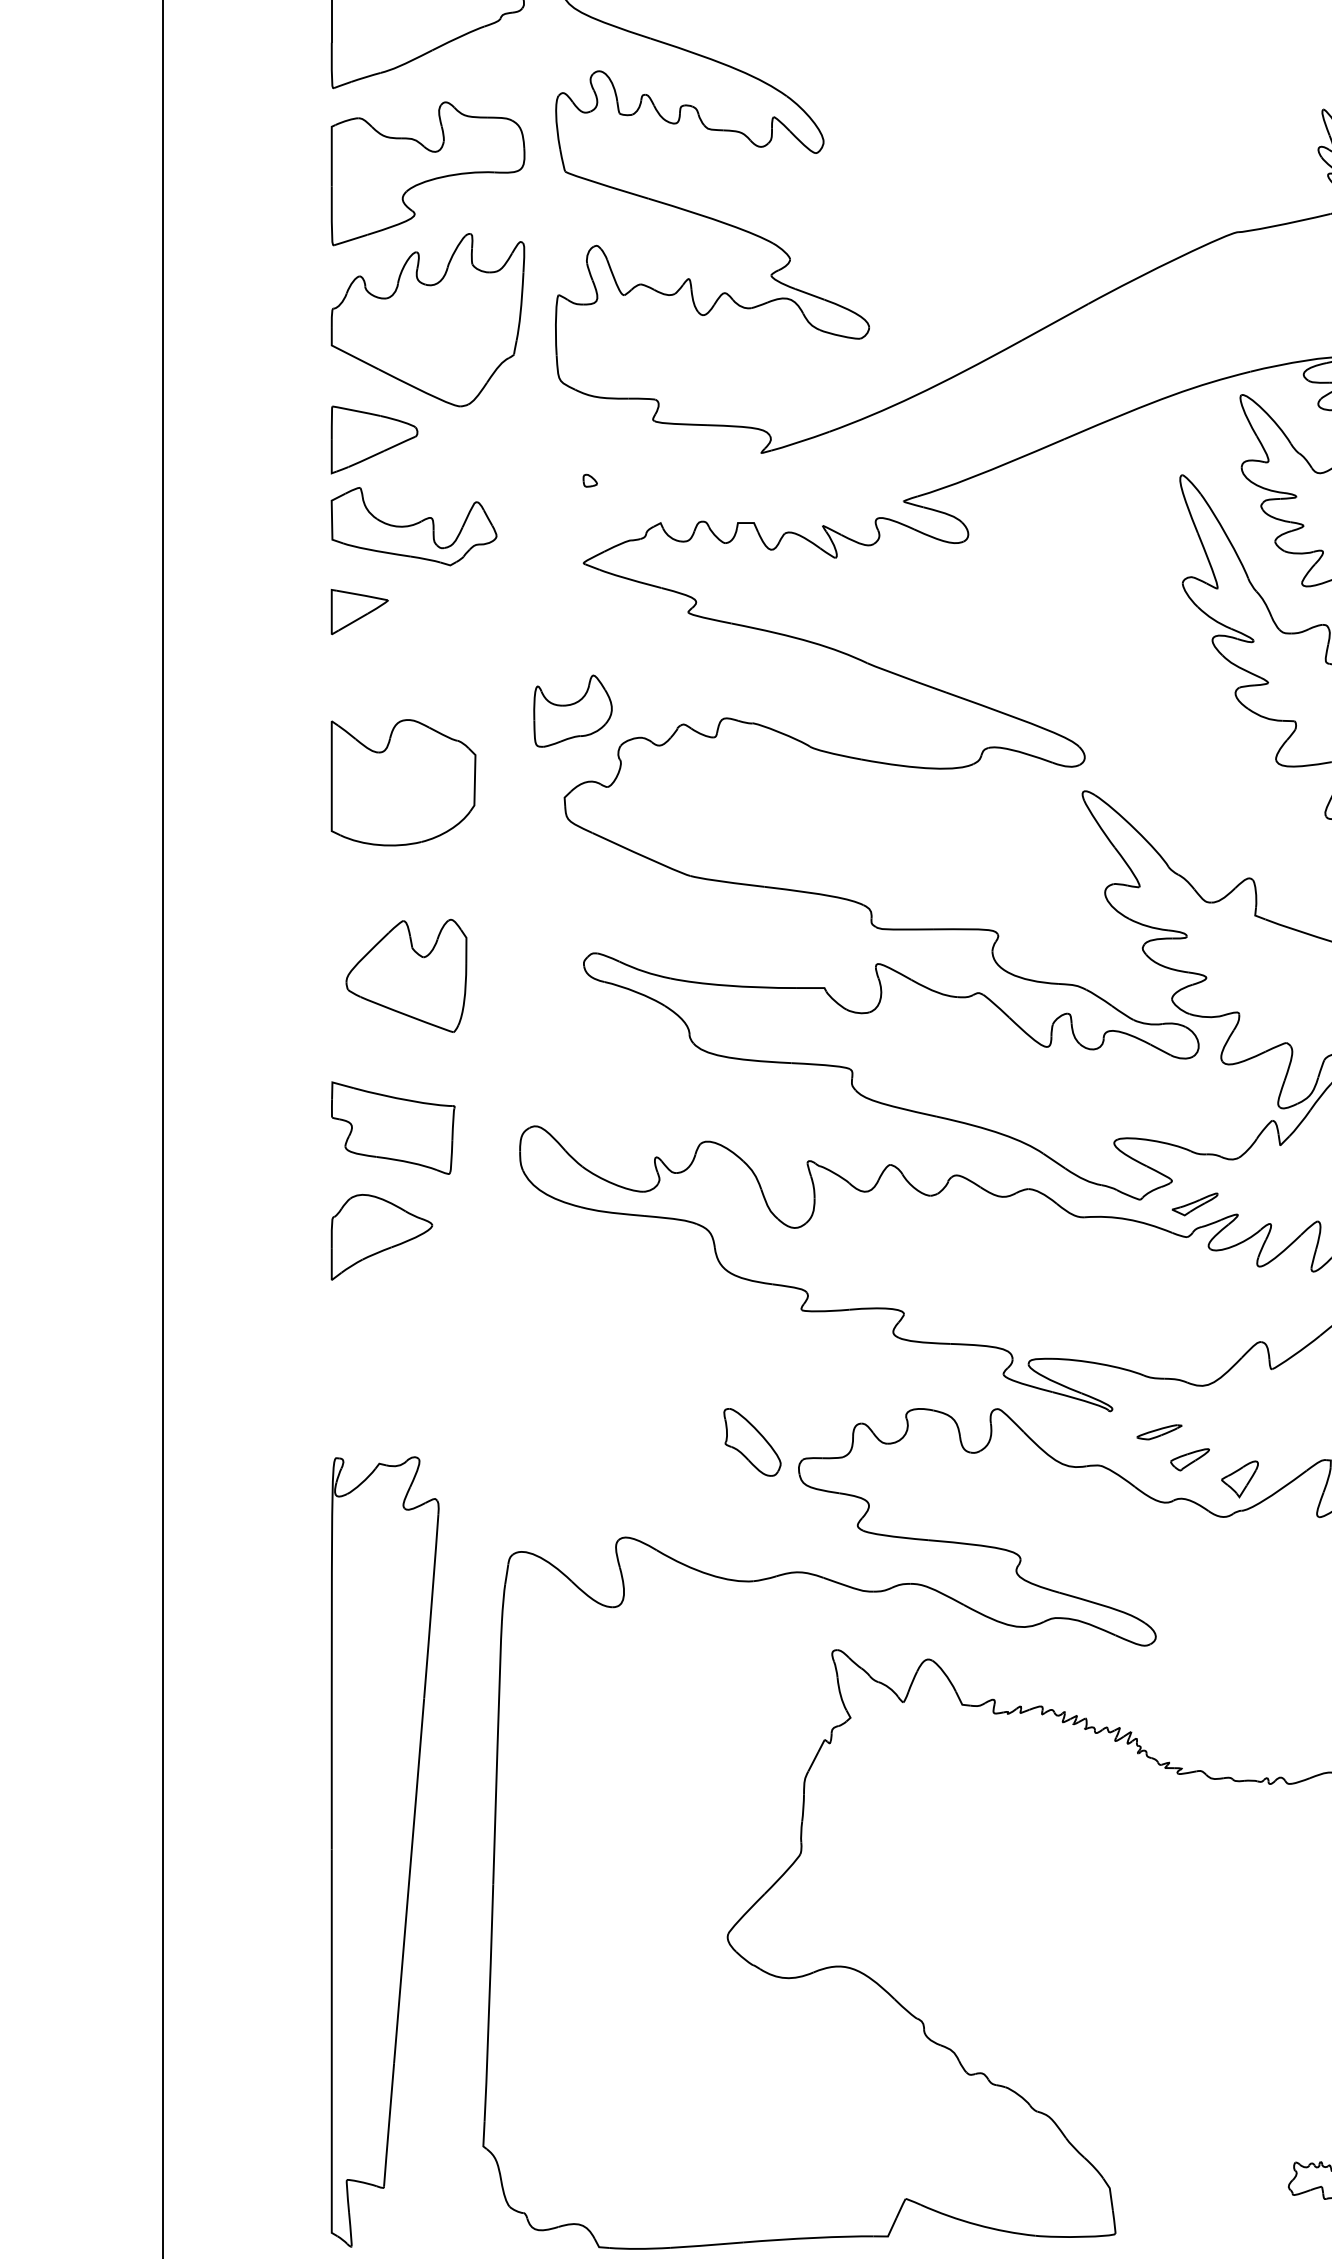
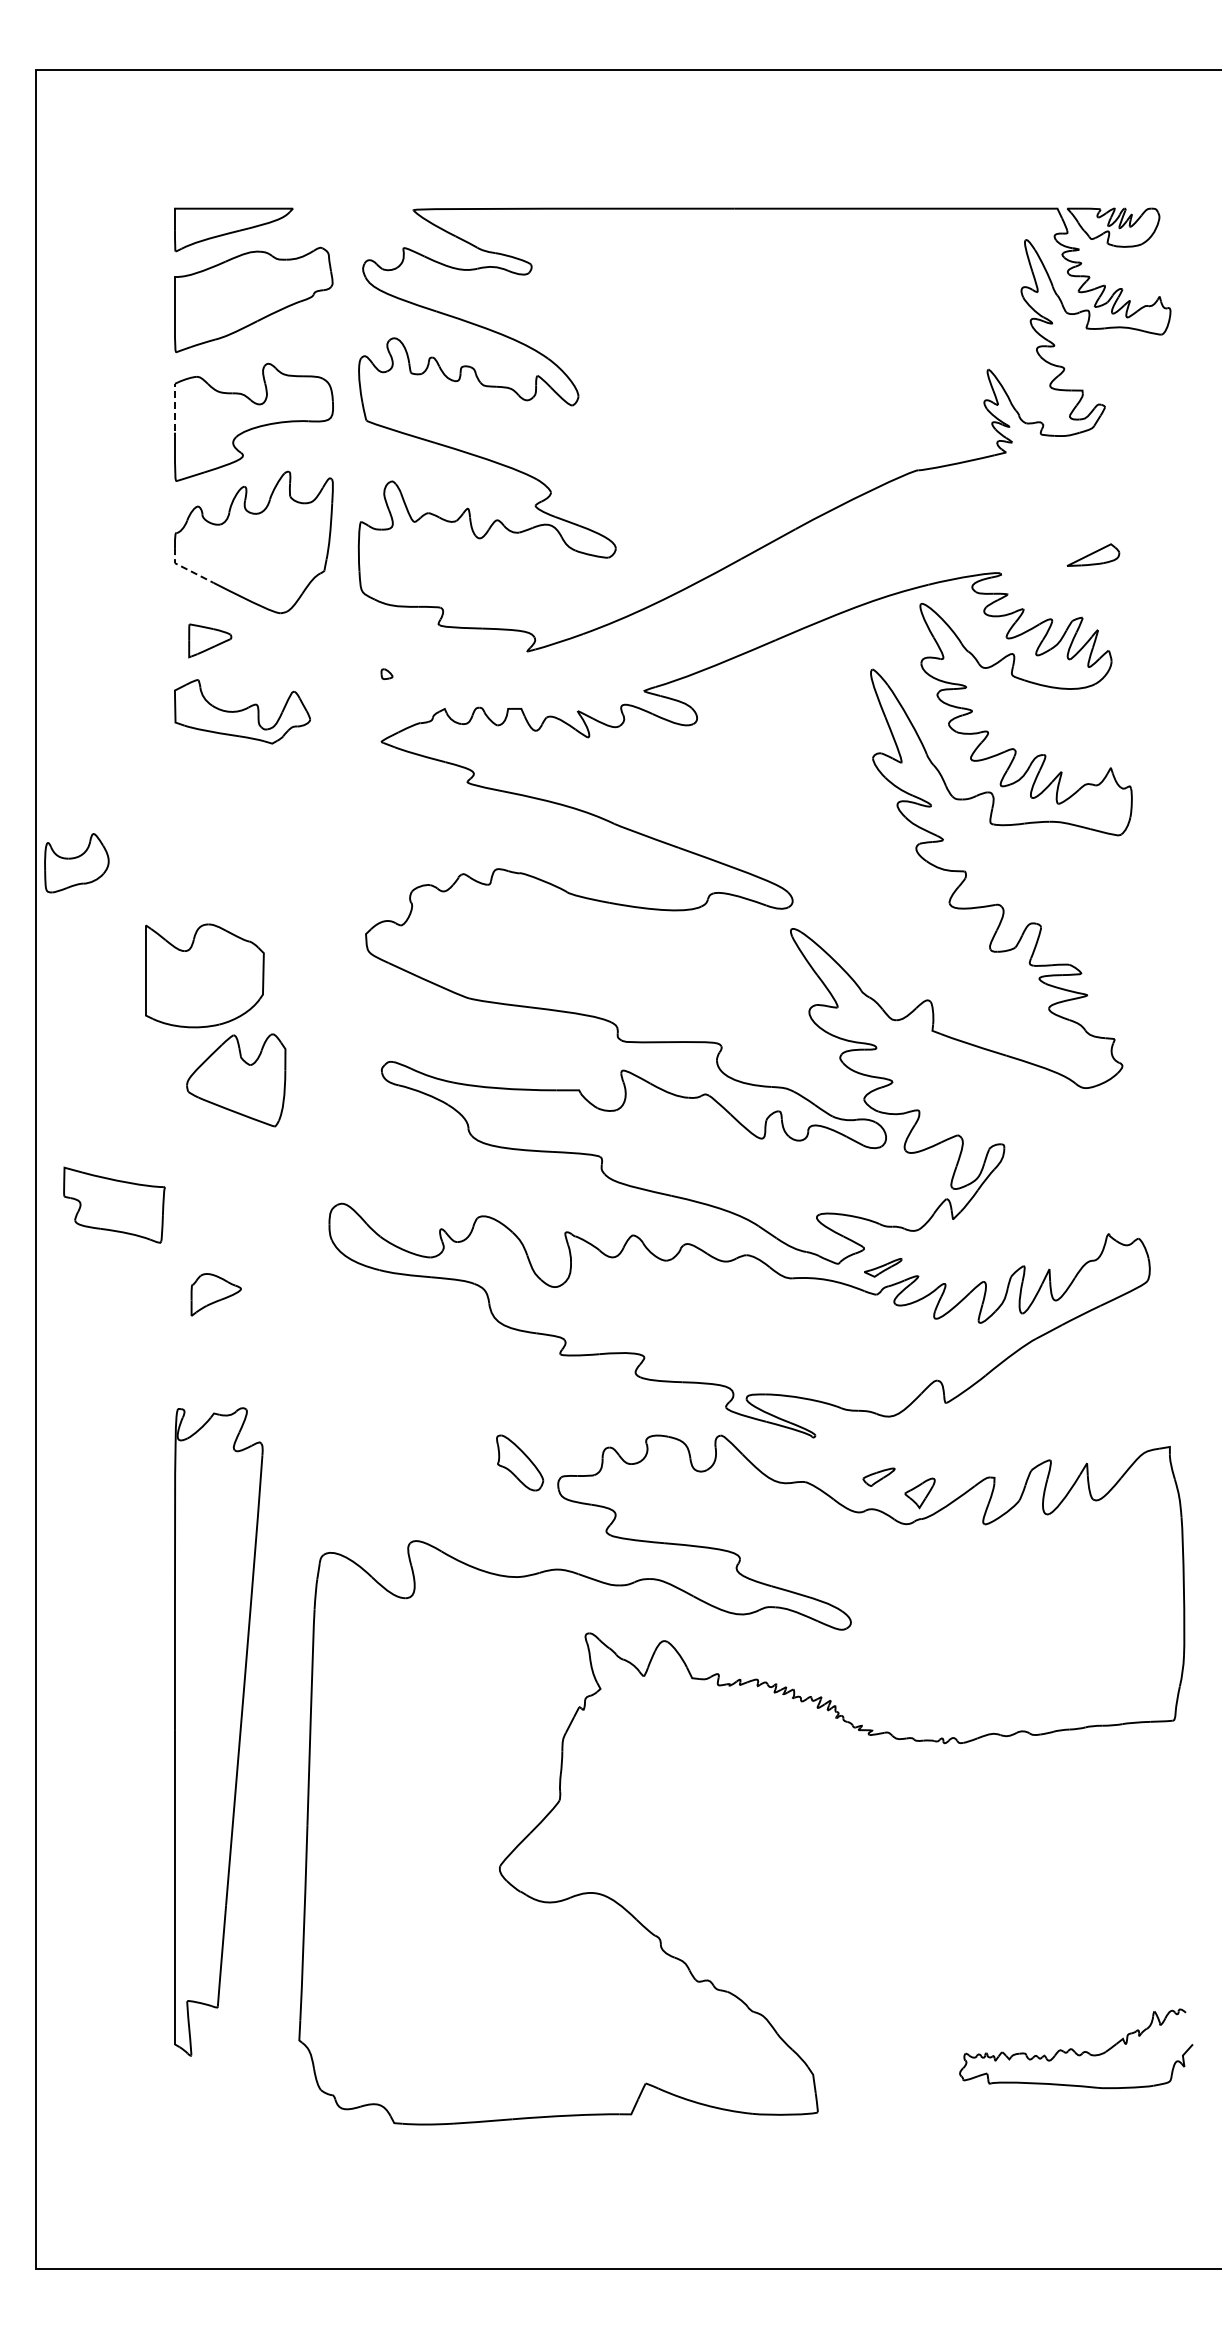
line: (331, 153) -> (174, 405), solid -> dashed
line: (347, 353) -> (187, 569), solid -> dashed
part: (375, 439) -> (210, 640), size x0.6
part: (360, 611) -> (198, 781), removed
part: (572, 711) -> (76, 863), moved
part: (403, 782) -> (204, 975), moved
part: (393, 1127) -> (114, 1204), moved
part: (382, 1236) -> (216, 1294), size x0.6
part: (1158, 1432) -> (853, 1454), removed
part: (384, 1851) -> (218, 1731), moved

